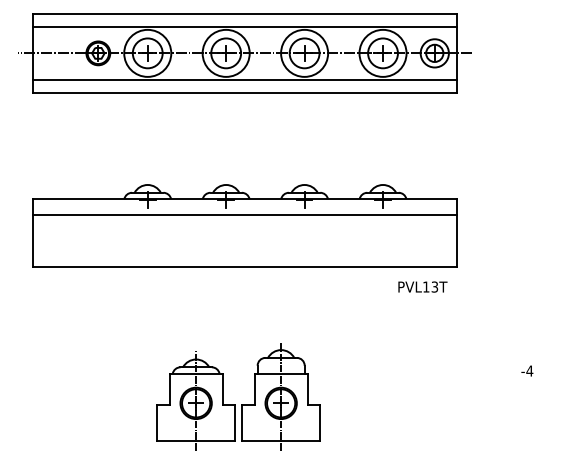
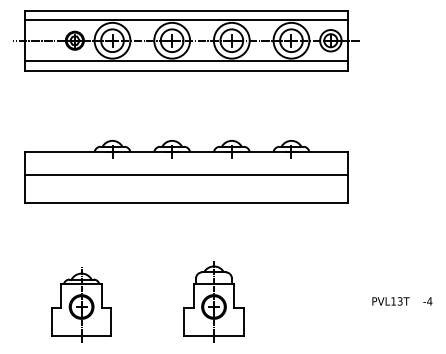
line: (244, 215) -> (186, 175), moved
text: (422, 286) -> (390, 300), moved
text: (527, 370) -> (428, 300), moved
part: (195, 400) -> (81, 304), moved

